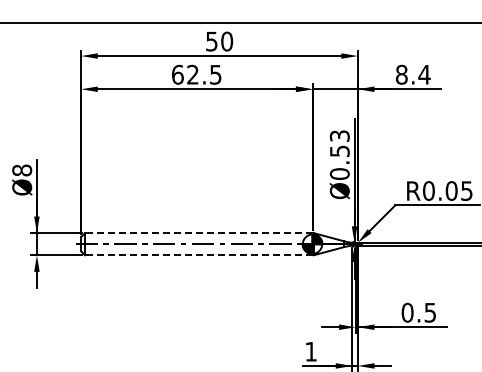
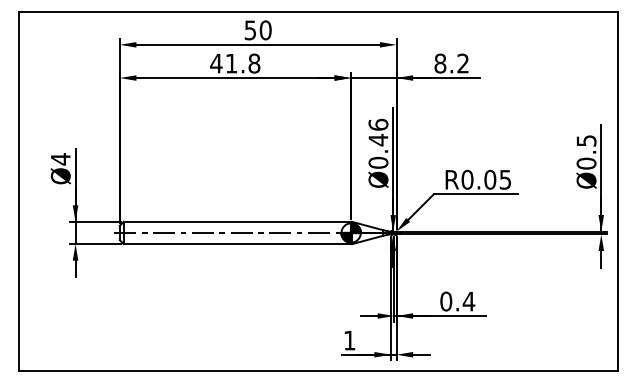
text: (196, 74) -> (235, 63), 62.5 -> 41.8
text: (423, 74) -> (462, 63), 8.4 -> 8.2
text: (339, 143) -> (378, 132), Ø0.53 -> Ø0.46
text: (21, 170) -> (60, 159), Ø8 -> Ø4
line: (198, 232) -> (237, 221), dashed -> solid
line: (198, 255) -> (237, 244), dashed -> solid
text: (429, 312) -> (468, 301), 0.5 -> 0.4

